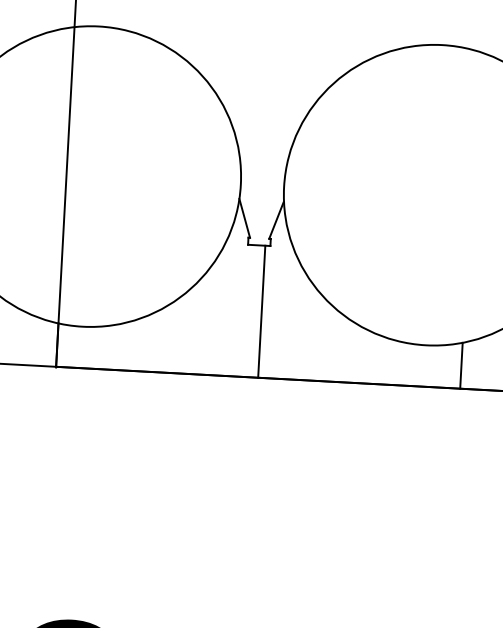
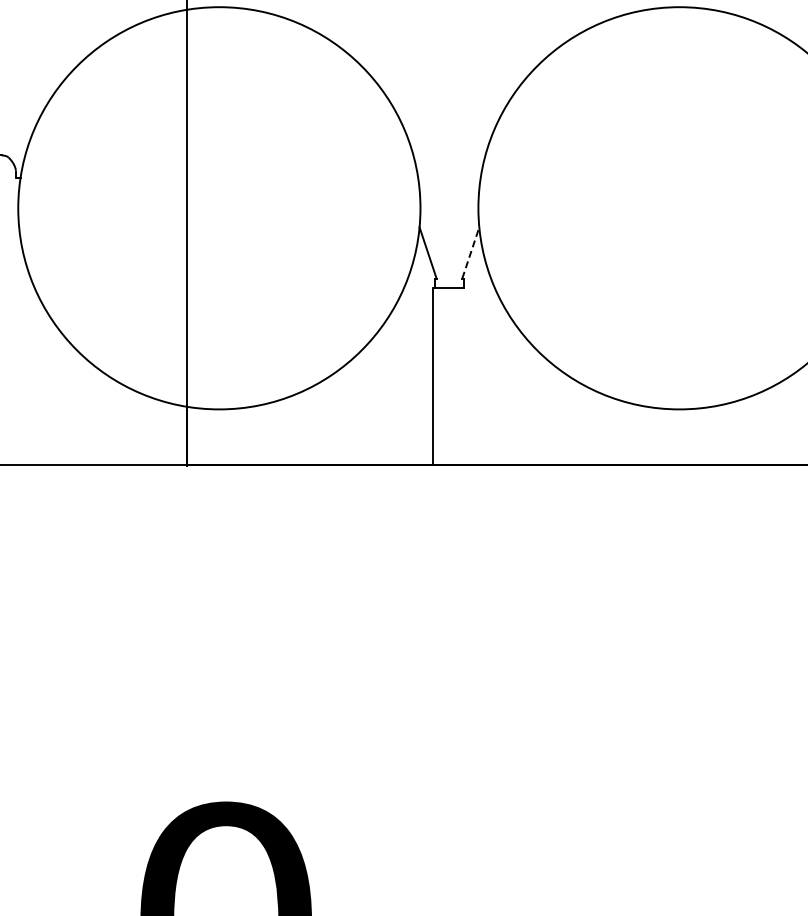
line: (276, 220) -> (470, 253), solid -> dashed
line: (261, 311) -> (432, 376), moved
line: (461, 365) -> (728, 433), removed

